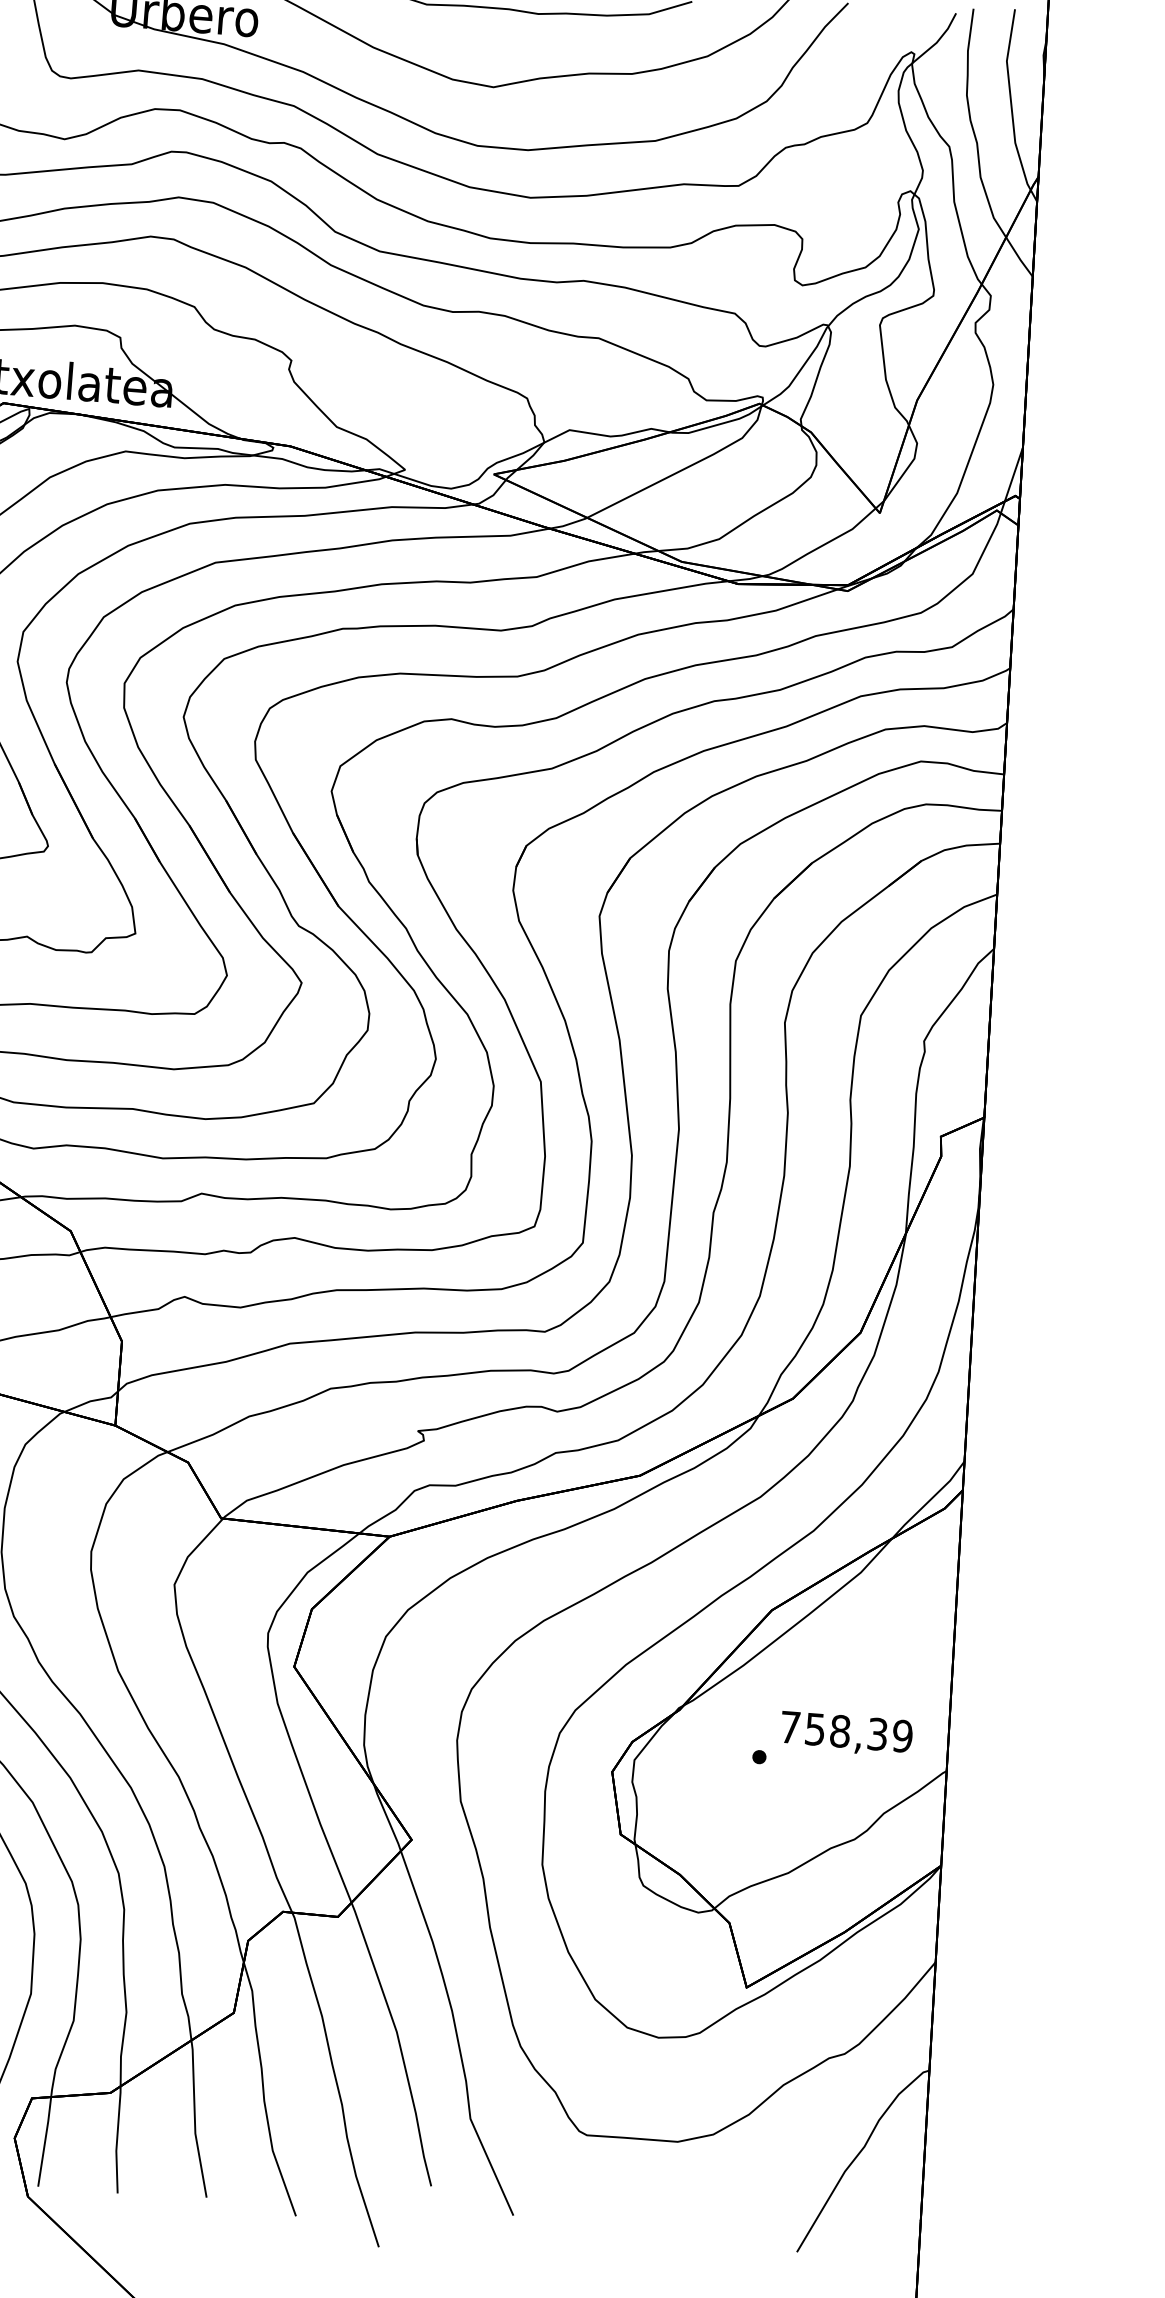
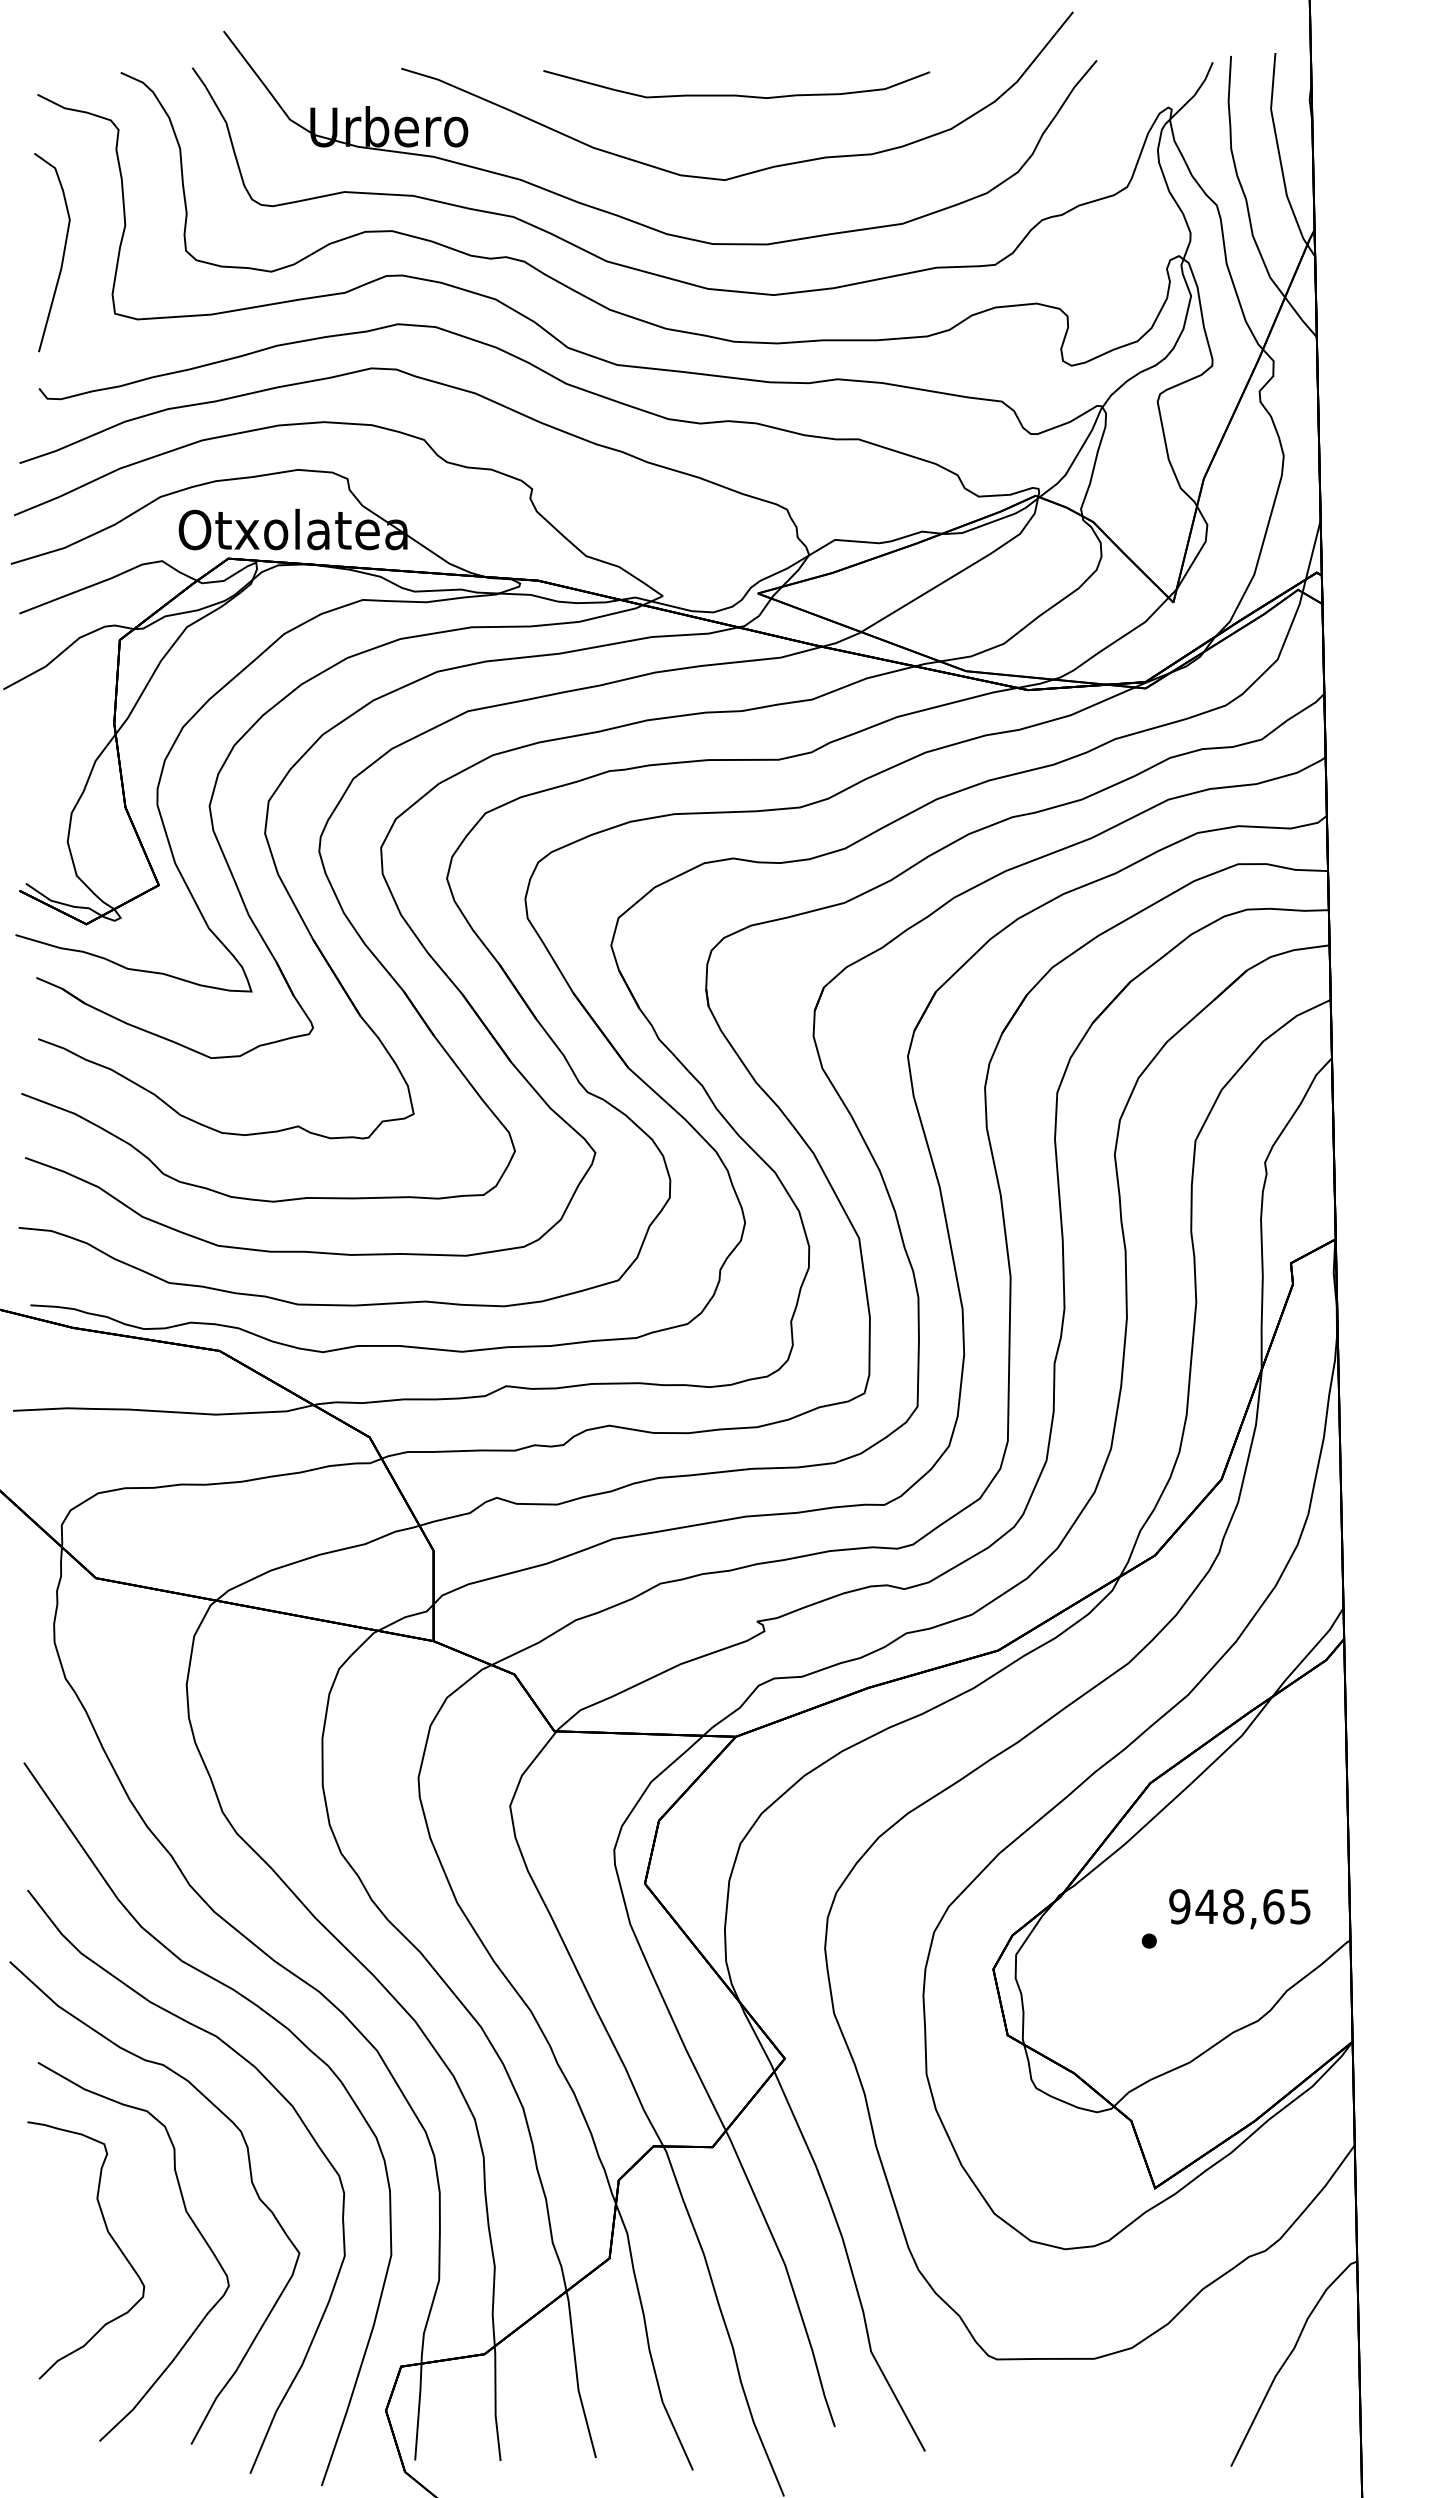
text: (846, 1731) -> (1240, 1906), 758,39 -> 948,65

